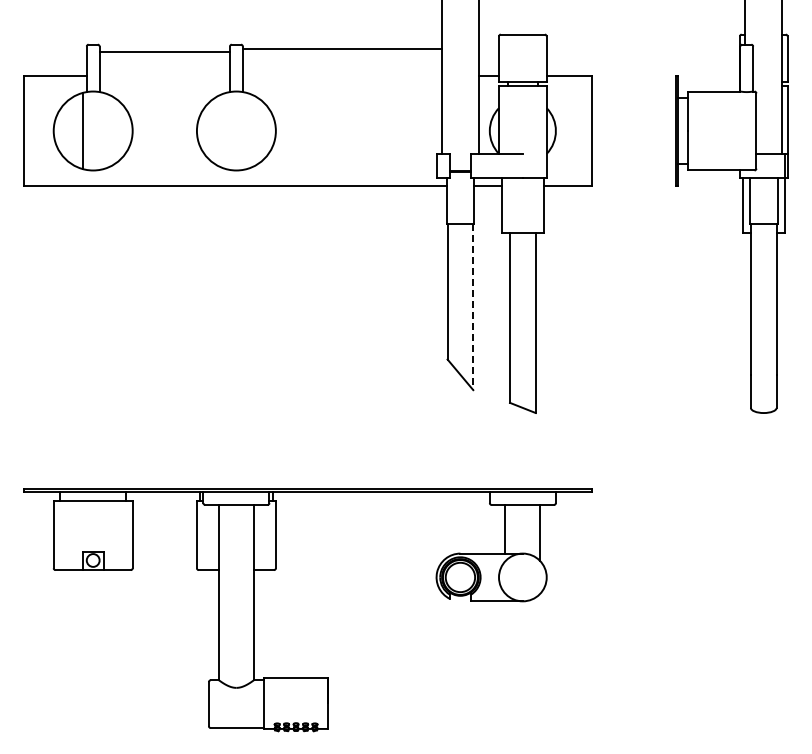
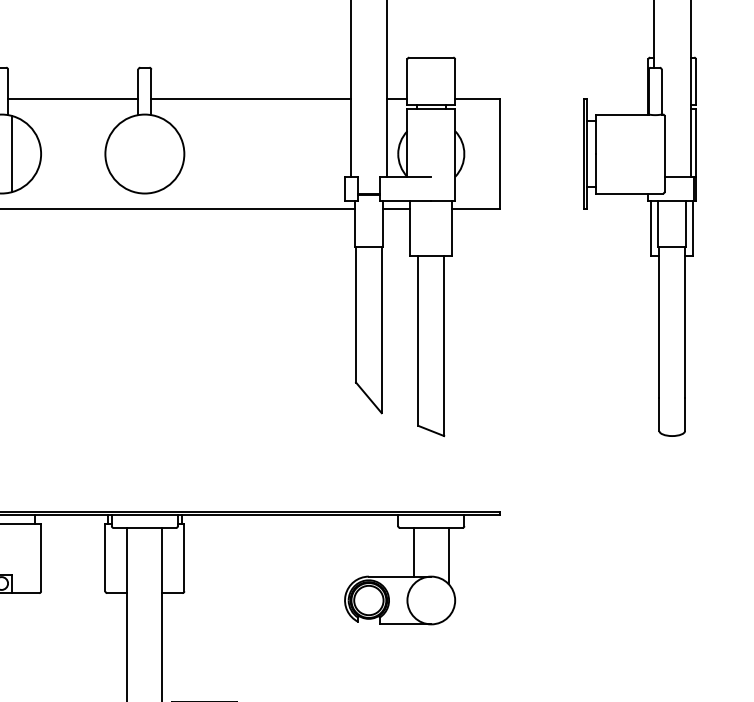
line: (342, 48) -> (250, 98), moved
line: (164, 51) -> (72, 98), moved
line: (103, 131) -> (11, 154), added
line: (473, 307) -> (381, 330), dashed -> solid

